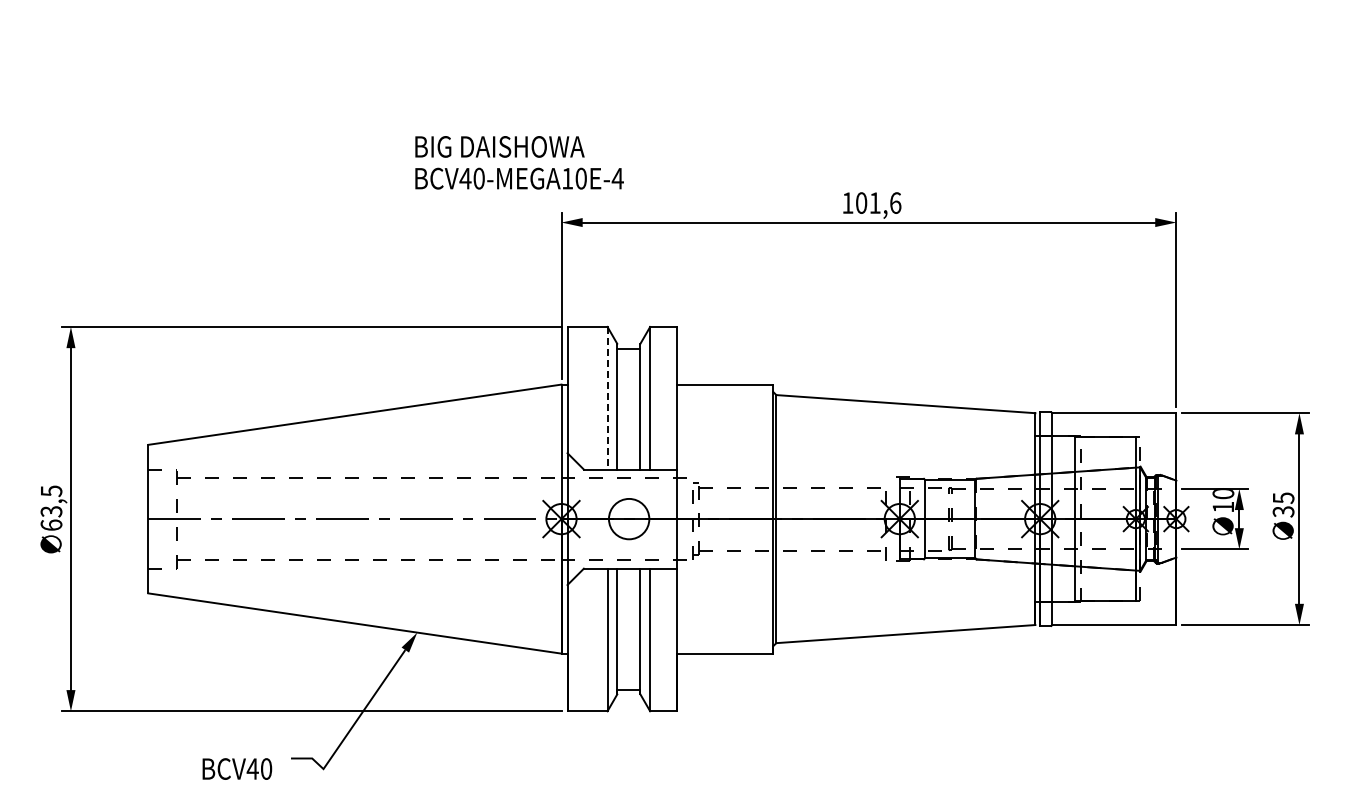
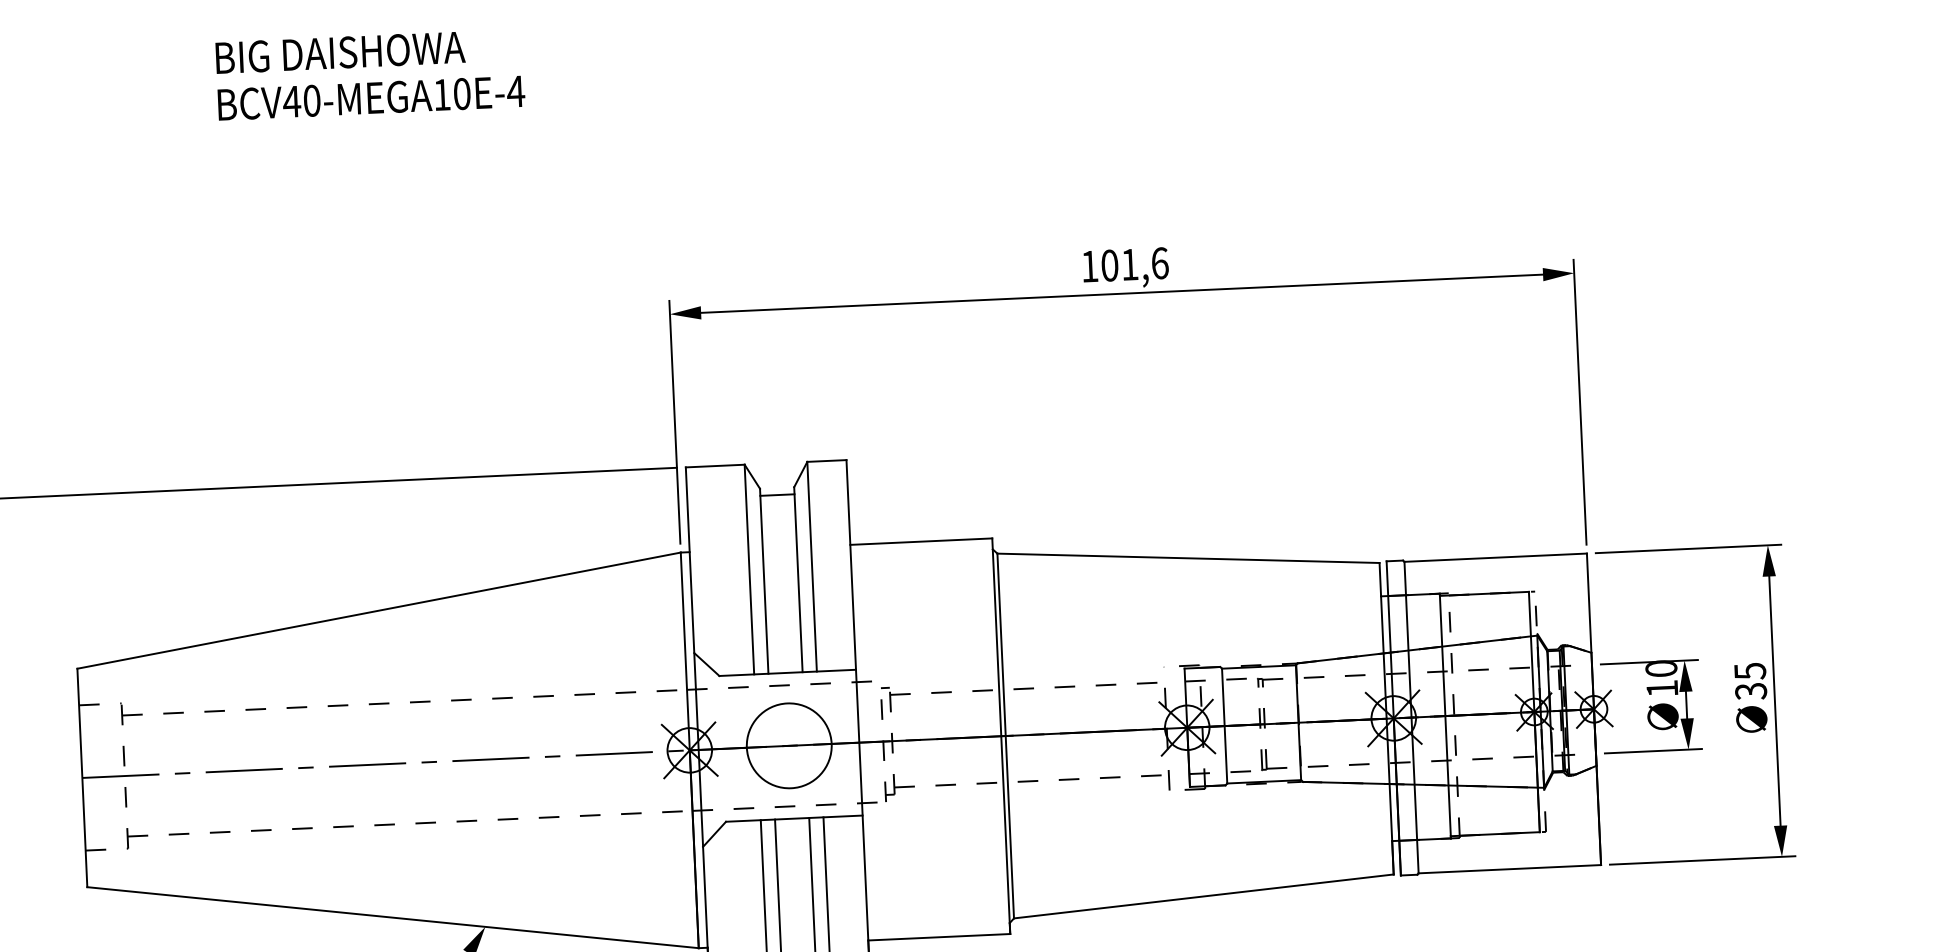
text: (519, 162) -> (370, 74), moved
line: (607, 398) -> (749, 569), dashed -> solid
circle: (629, 518) -> (789, 744), size x1.43

